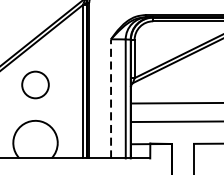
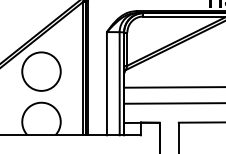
circle: (35, 84) -> (41, 71), size x1.67
line: (110, 98) -> (106, 83), dashed -> solid

